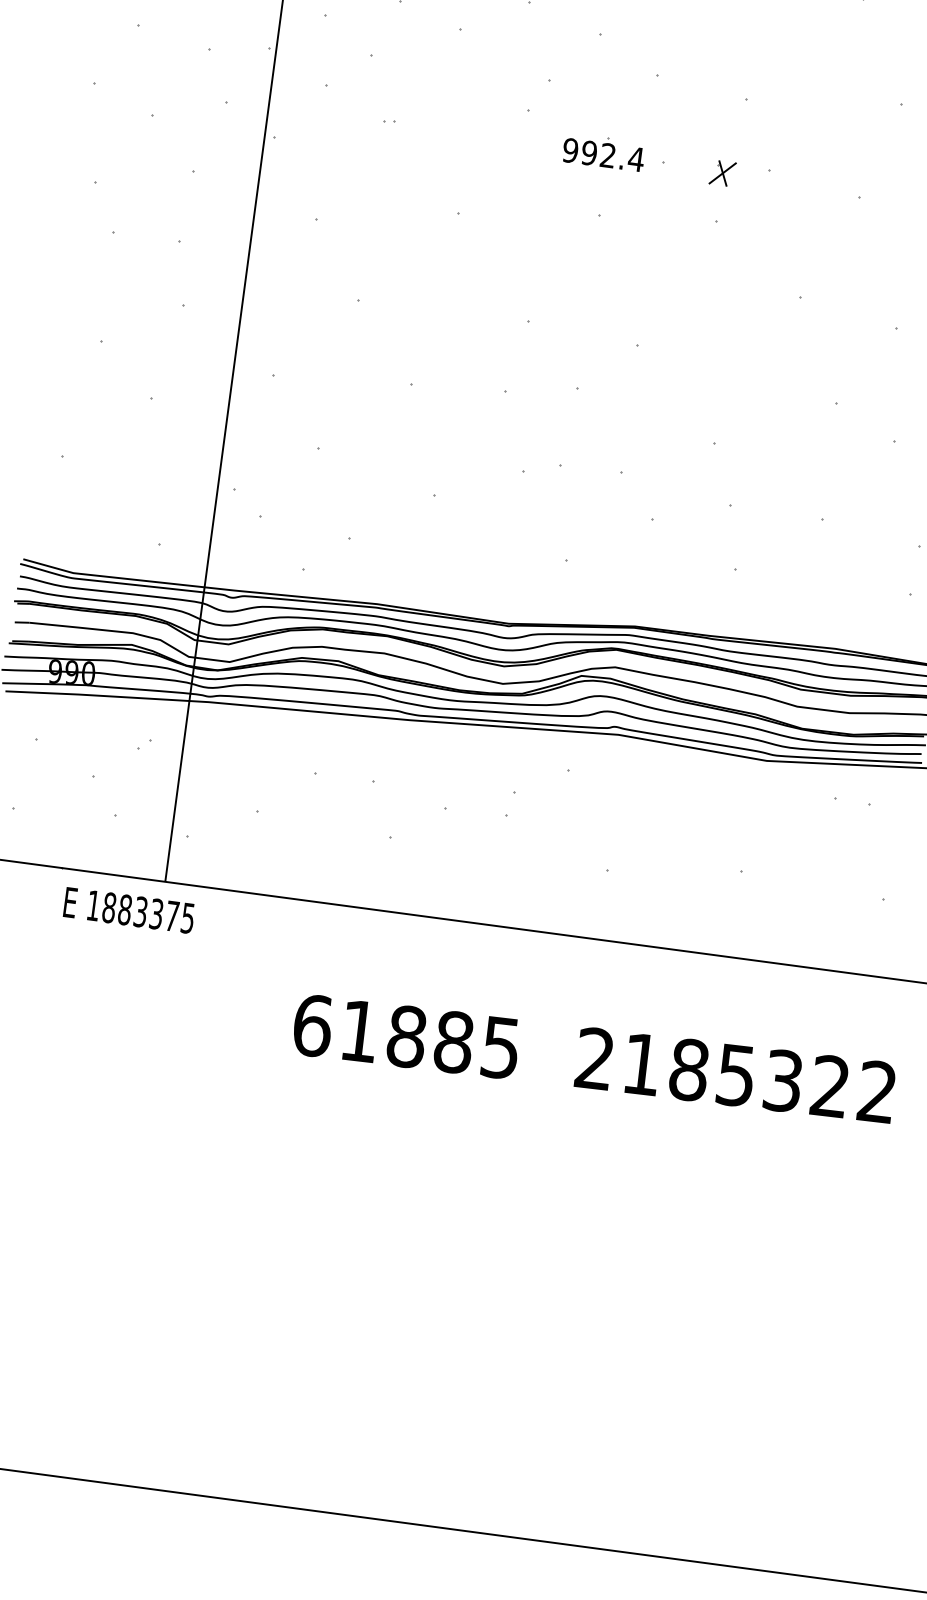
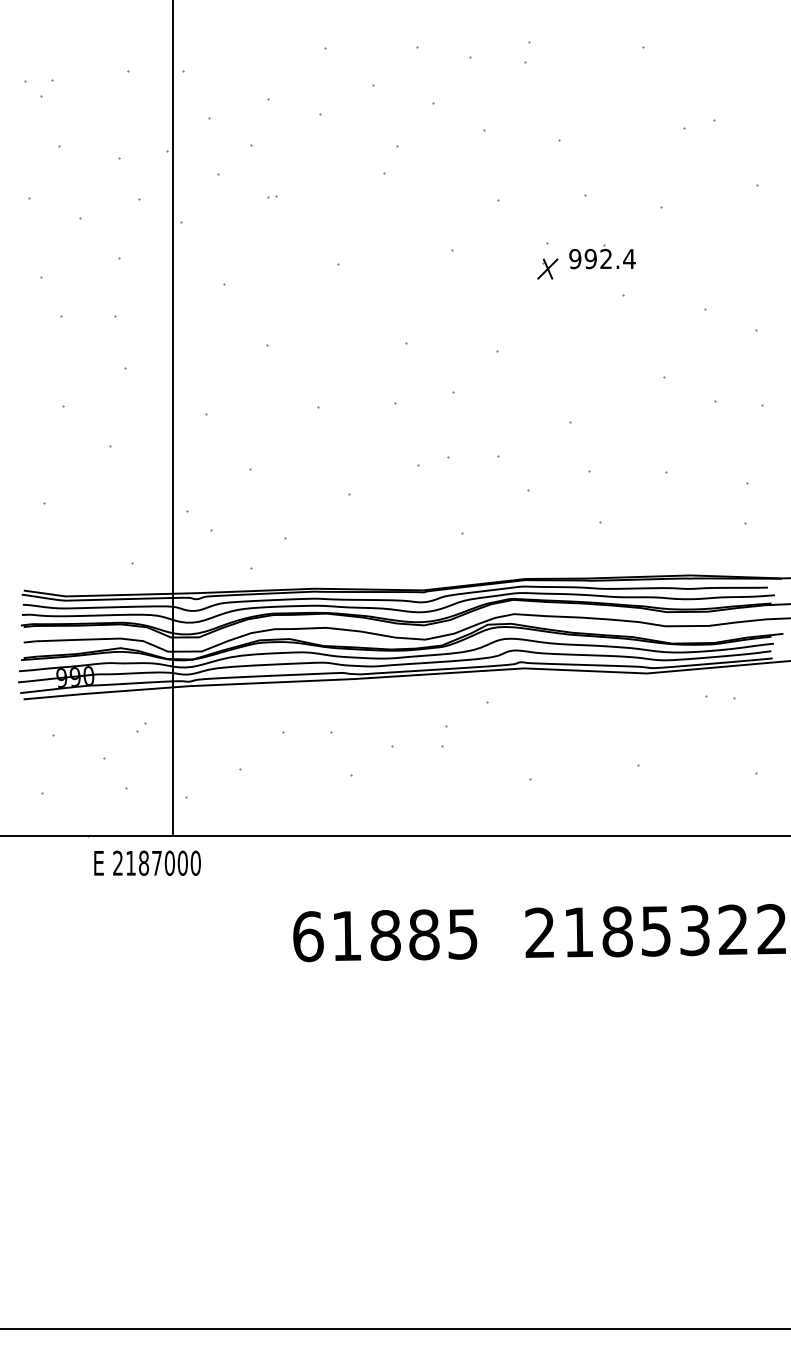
part: (603, 151) -> (602, 256), moved
part: (722, 172) -> (547, 268), moved
text: (140, 911) -> (156, 862), 1883375 -> 2187000

